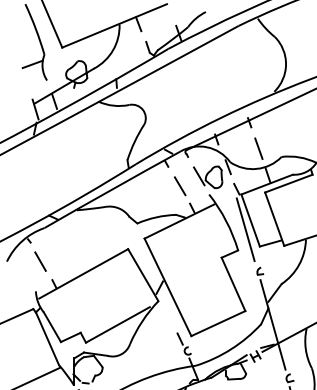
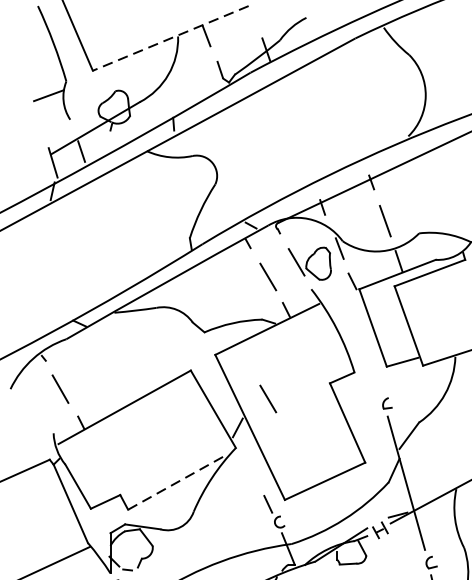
line: (114, 25) -> (170, 37), solid -> dashed
line: (245, 229) -> (365, 341), removed
line: (179, 268) -> (267, 399), added
line: (117, 324) -> (175, 482), solid -> dashed

